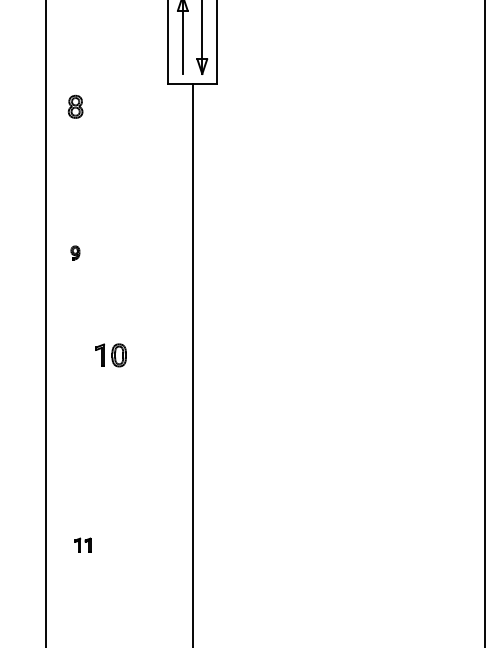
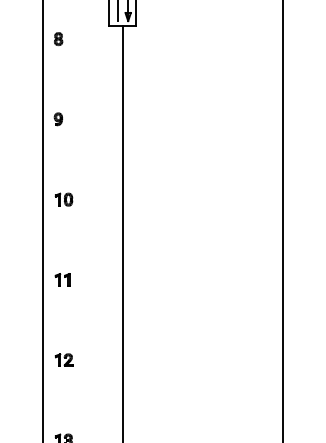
part: (75, 253) -> (58, 119), size x1.67
part: (110, 355) -> (63, 199), moved
part: (82, 544) -> (62, 279), size x1.67

